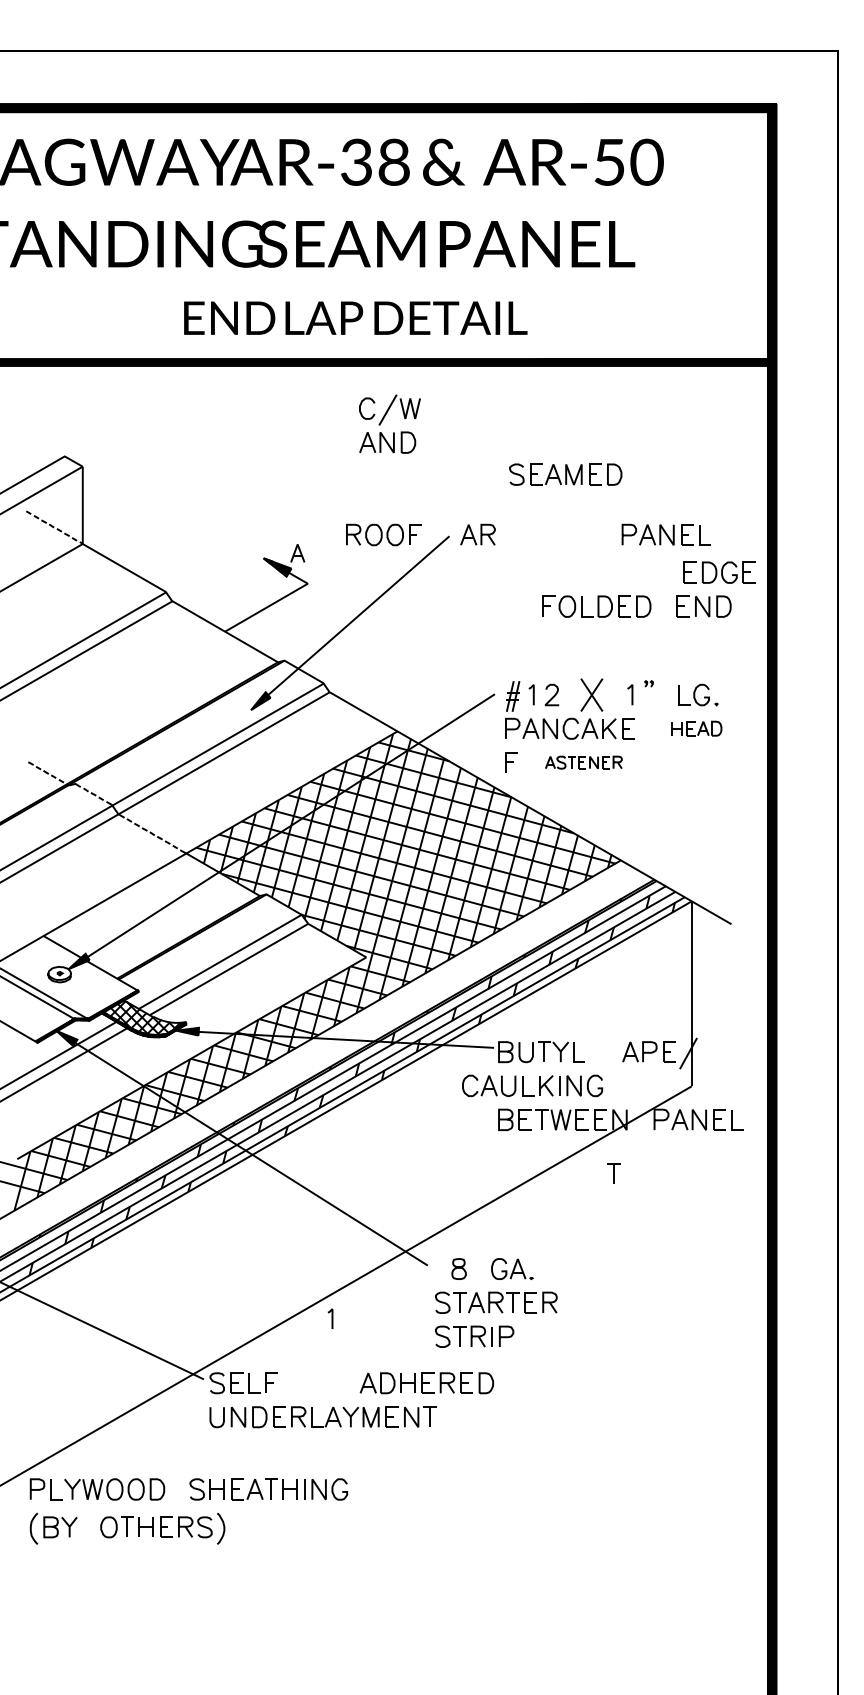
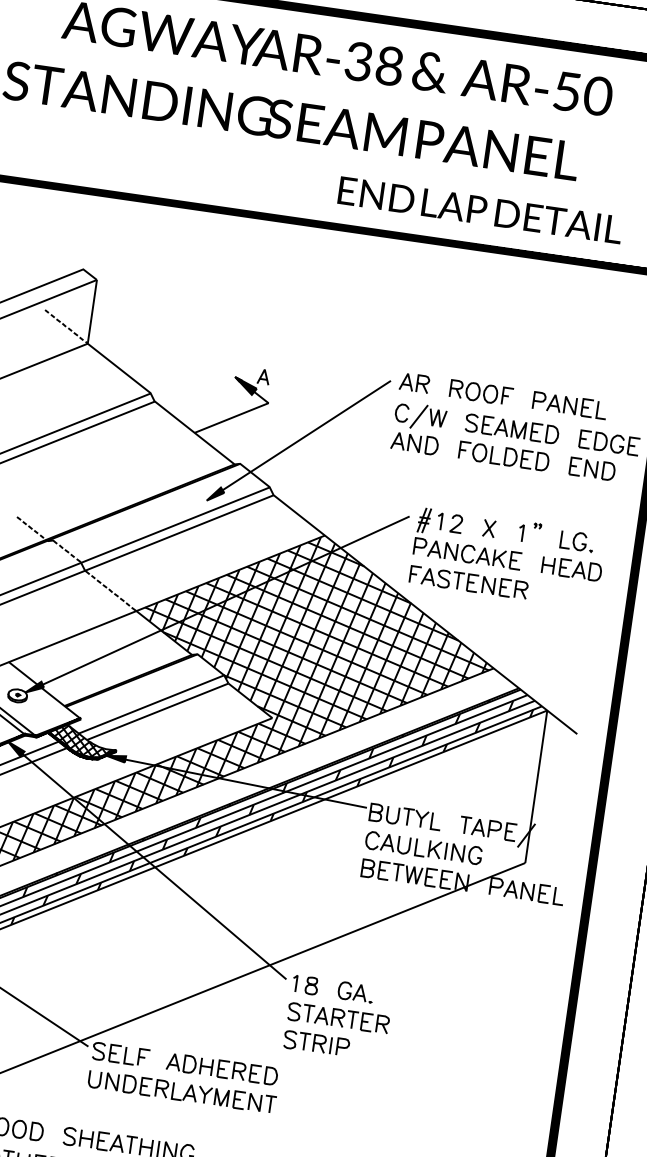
text: (355, 317) -> (480, 209), moved
part: (383, 420) -> (414, 424), moved
part: (565, 474) -> (511, 428), moved
part: (383, 534) -> (480, 392), moved
part: (591, 694) -> (489, 528), size x0.62
part: (696, 728) -> (571, 568), size x1.43
part: (583, 762) -> (474, 583), size x1.67
part: (539, 1085) -> (429, 848), moved
part: (613, 1173) -> (464, 825), moved
line: (331, 1318) -> (295, 983), moved
part: (426, 1383) -> (221, 1069), moved

